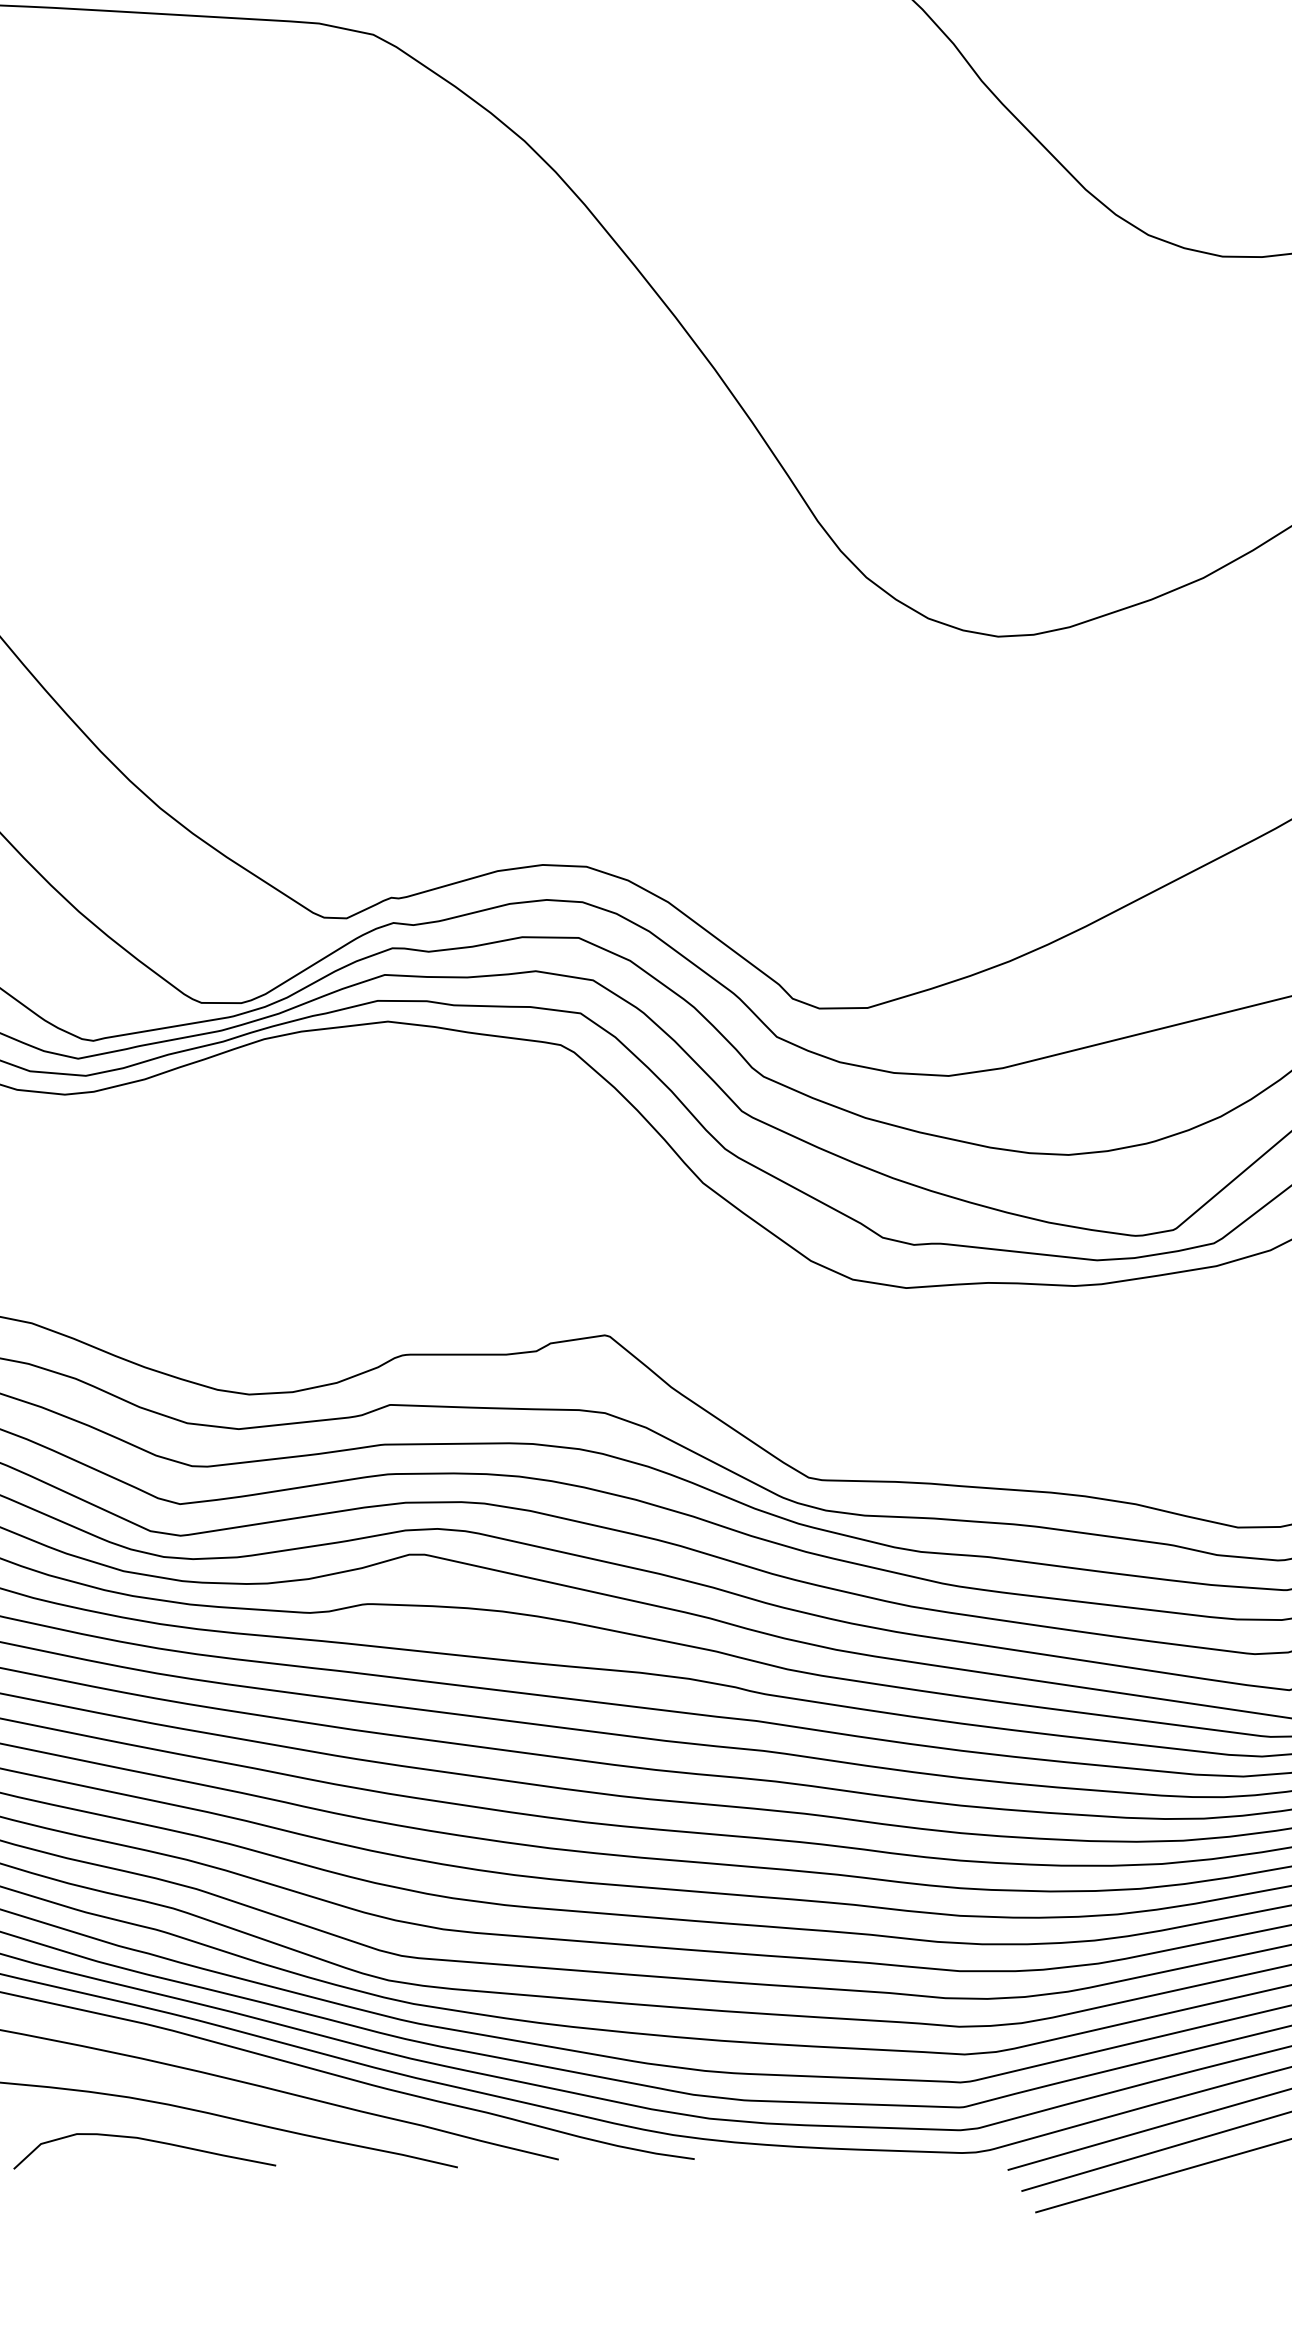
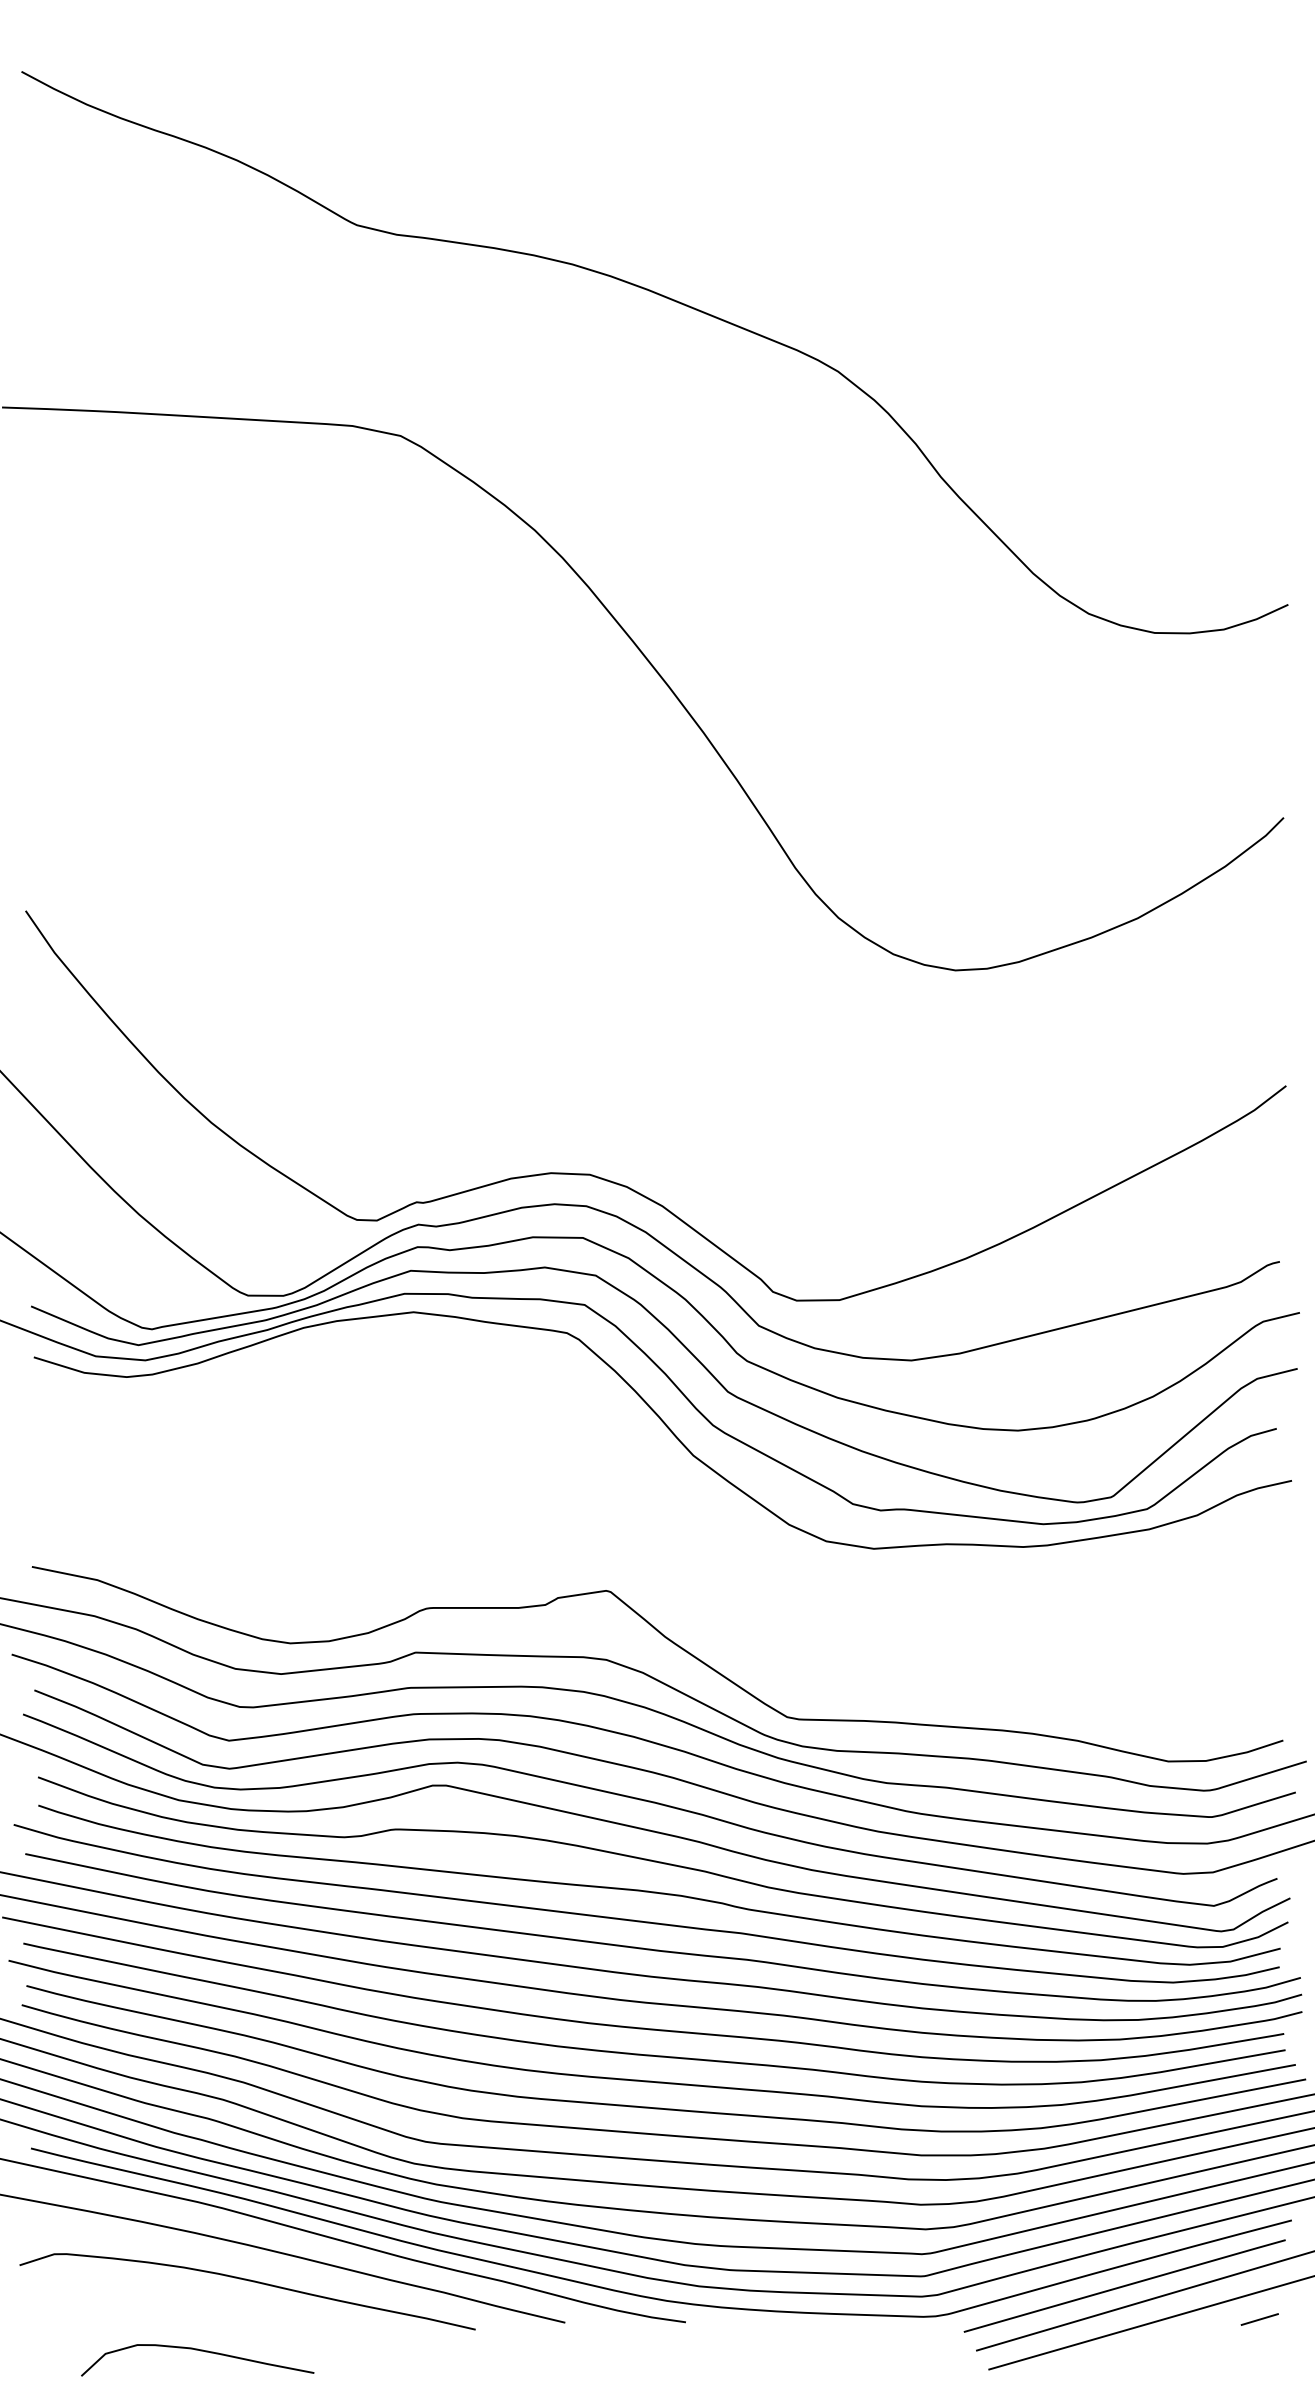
curve: (147, 2141) -> (200, 2351), moved

